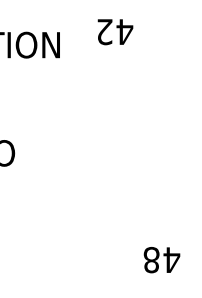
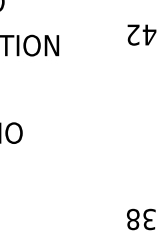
text: (114, 31) -> (141, 34), moved
text: (171, 260) -> (149, 219), 48 -> 38

